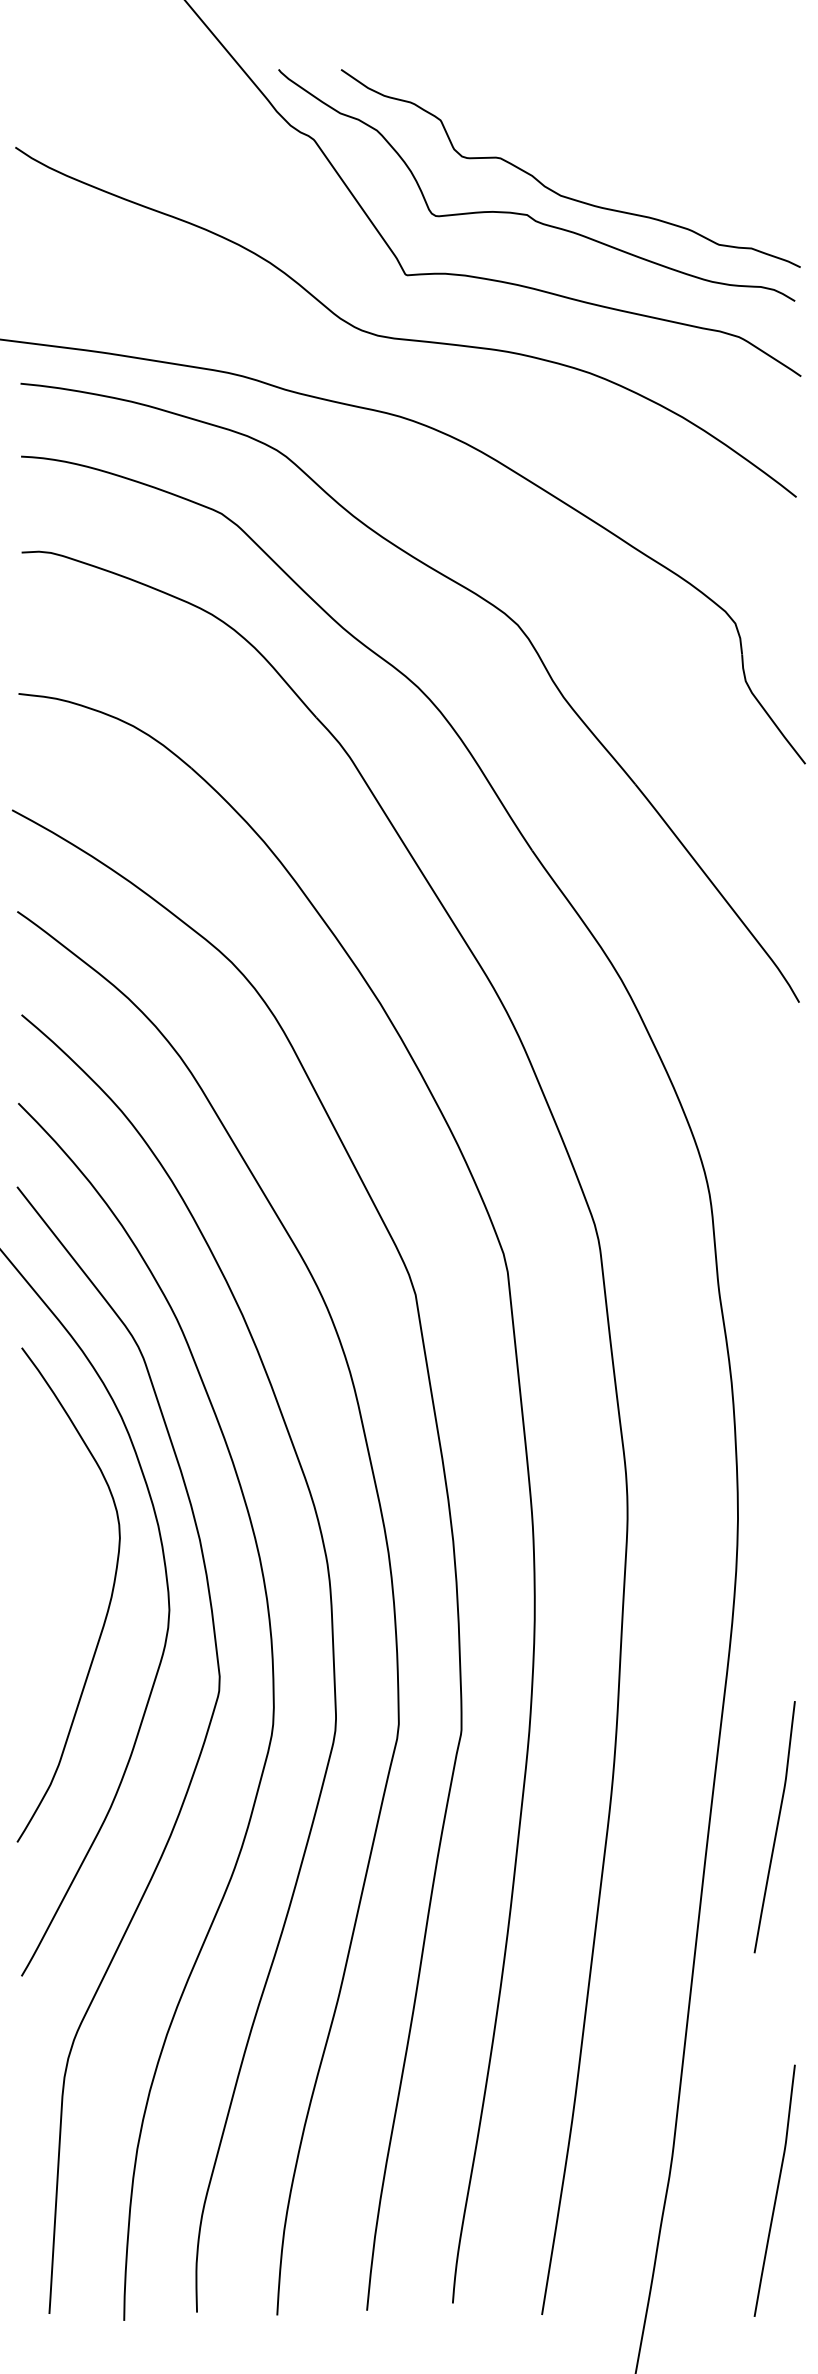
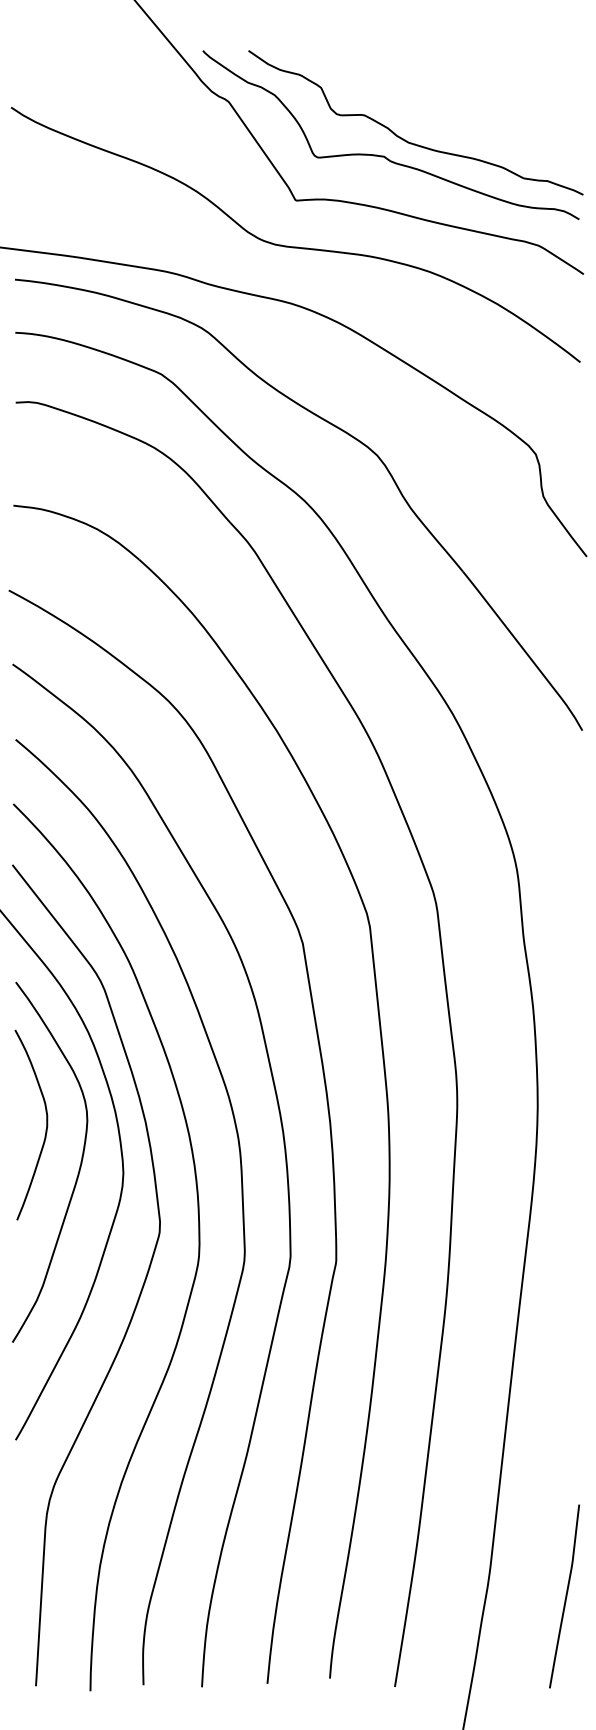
curve: (62, 1549) -> (45, 1129), added
curve: (776, 1827) -> (565, 1331), removed

